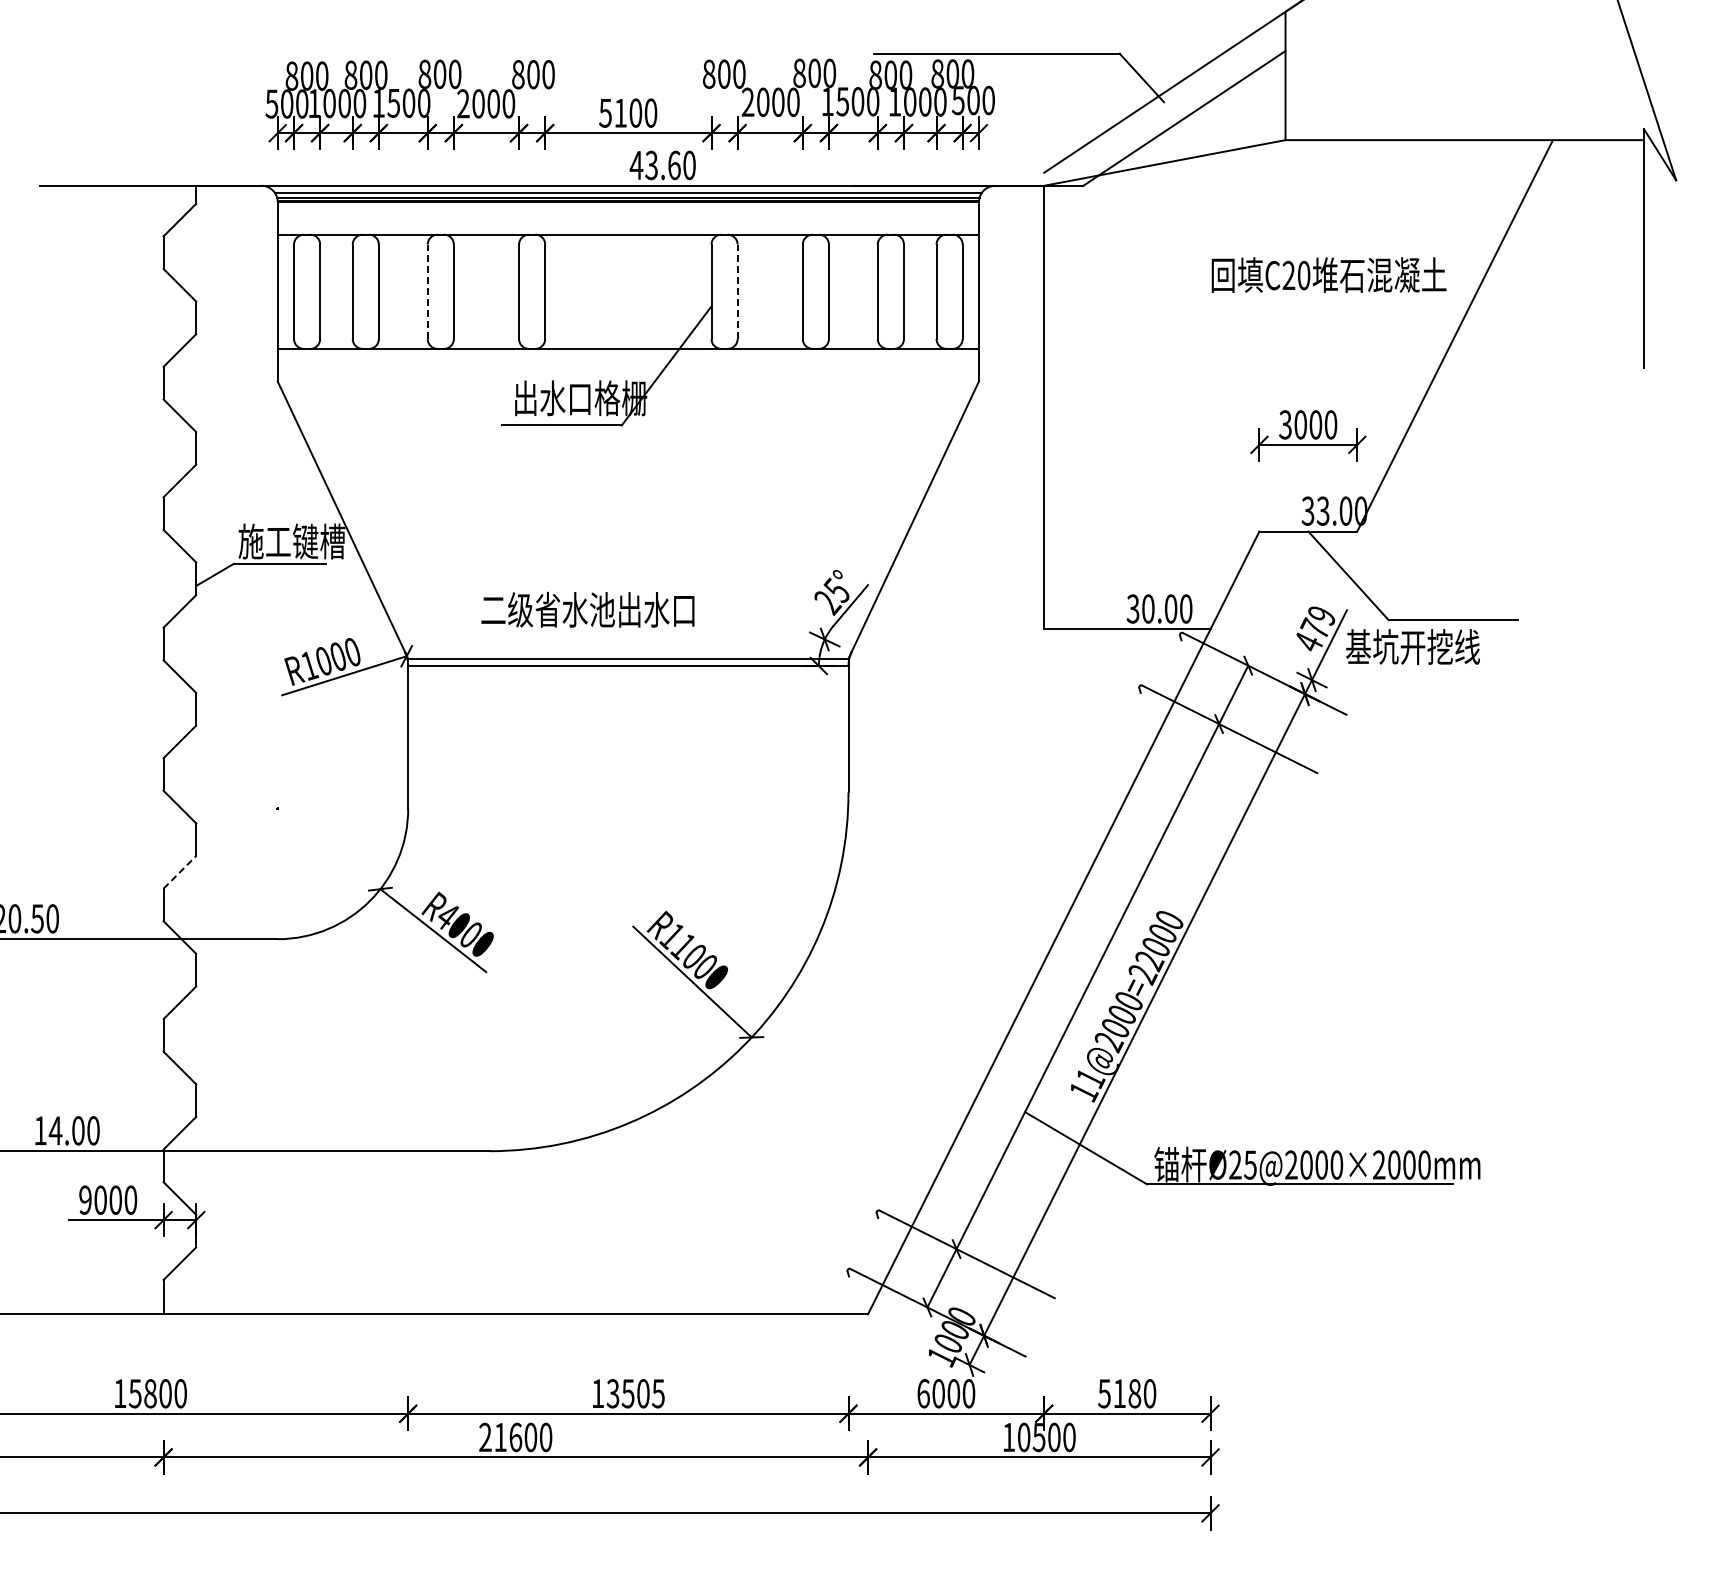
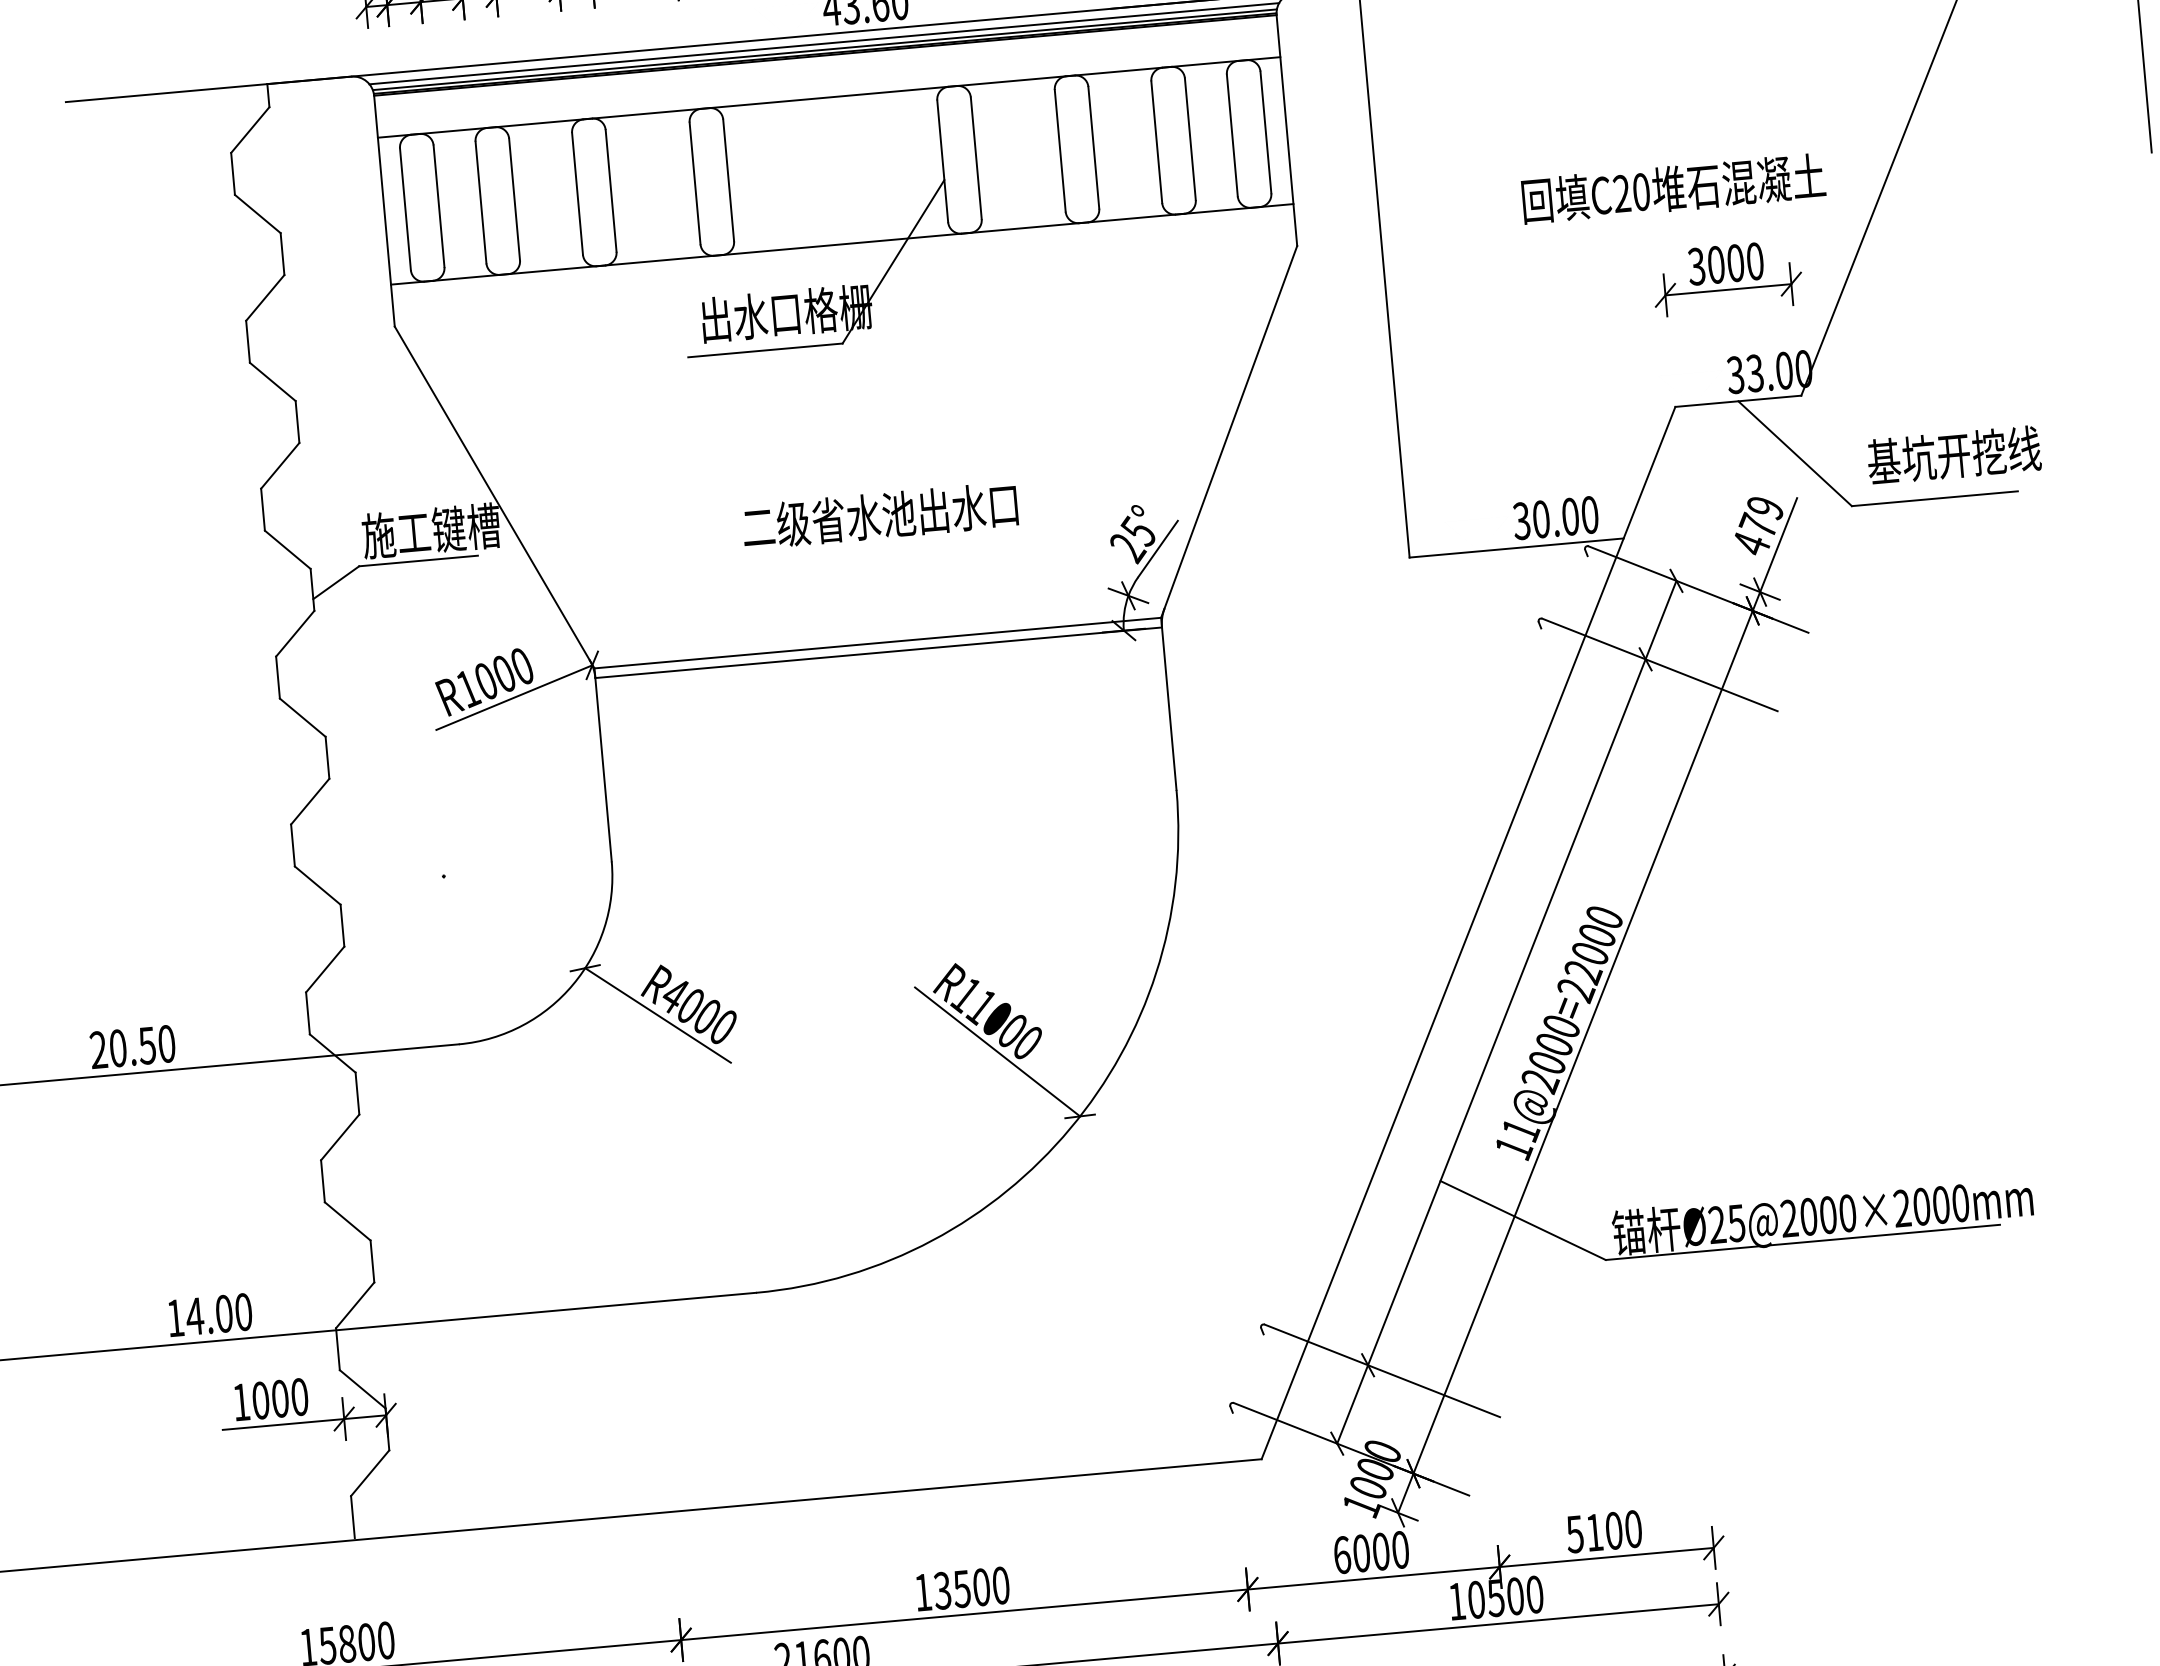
text: (1328, 274) -> (1672, 187), moved
line: (427, 291) -> (577, 193), dashed -> solid
line: (737, 291) -> (976, 157), dashed -> solid
text: (587, 609) -> (879, 515), moved
text: (1412, 646) -> (1953, 454), moved
line: (180, 871) -> (325, 968), dashed -> solid
text: (85, 1199) -> (241, 1401), 9000 -> 1000
text: (658, 1393) -> (1001, 1585), 13505 -> 13500
text: (1134, 1394) -> (1613, 1531), 5180 -> 5100

